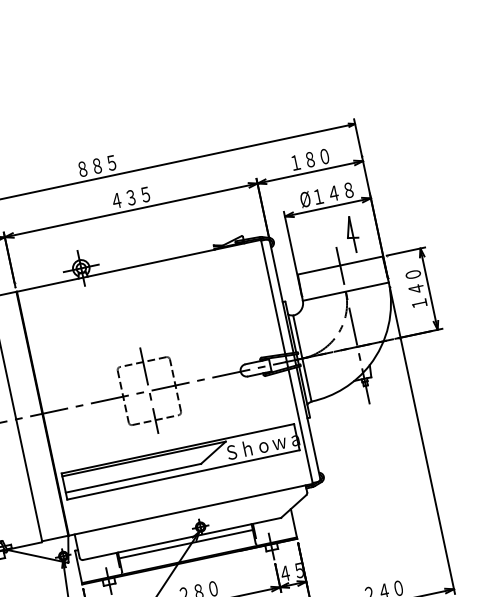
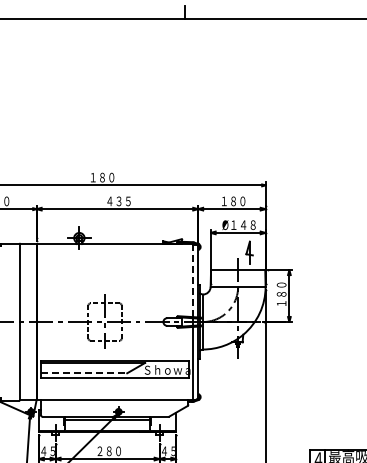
text: (97, 165) -> (102, 177), ８８５ -> １８０
text: (415, 287) -> (281, 293), １４０ -> １８０
line: (273, 296) -> (193, 280), solid -> dashed
line: (134, 478) -> (84, 373), solid -> dashed

